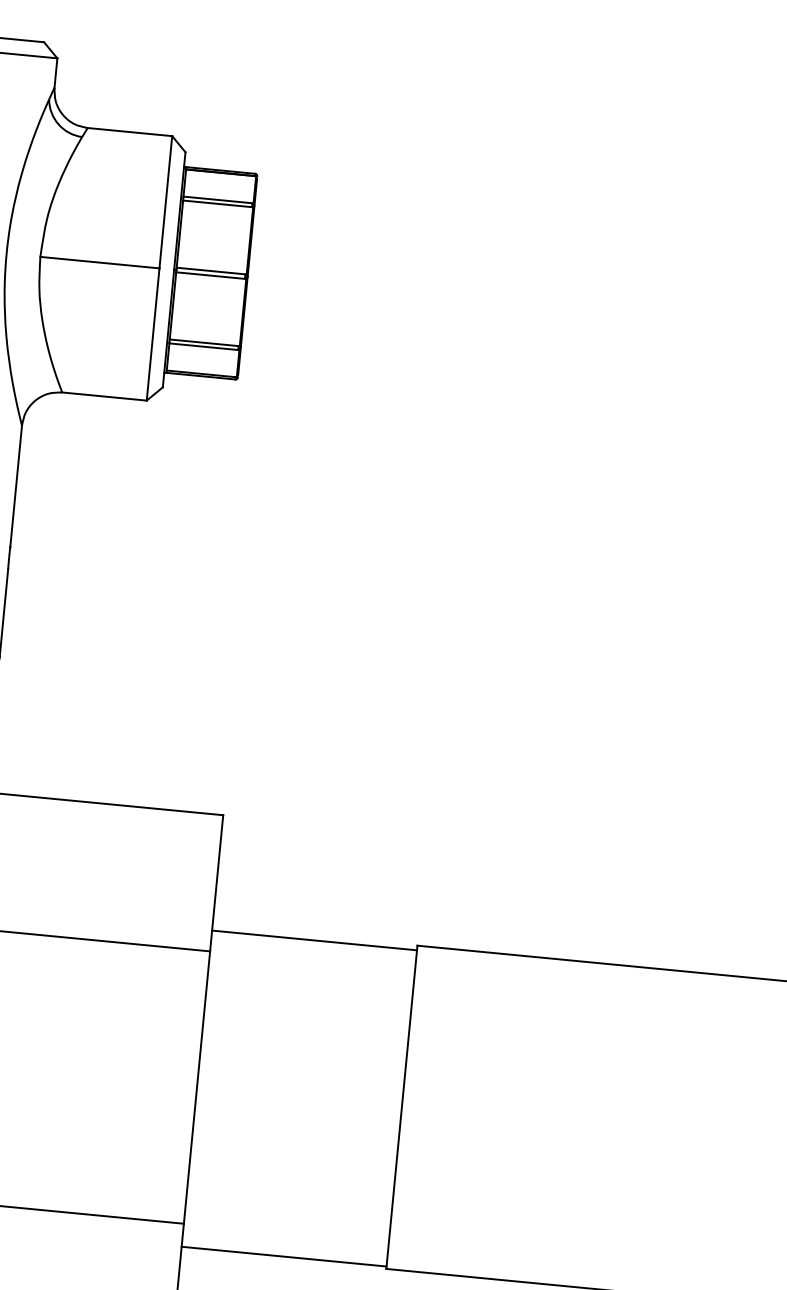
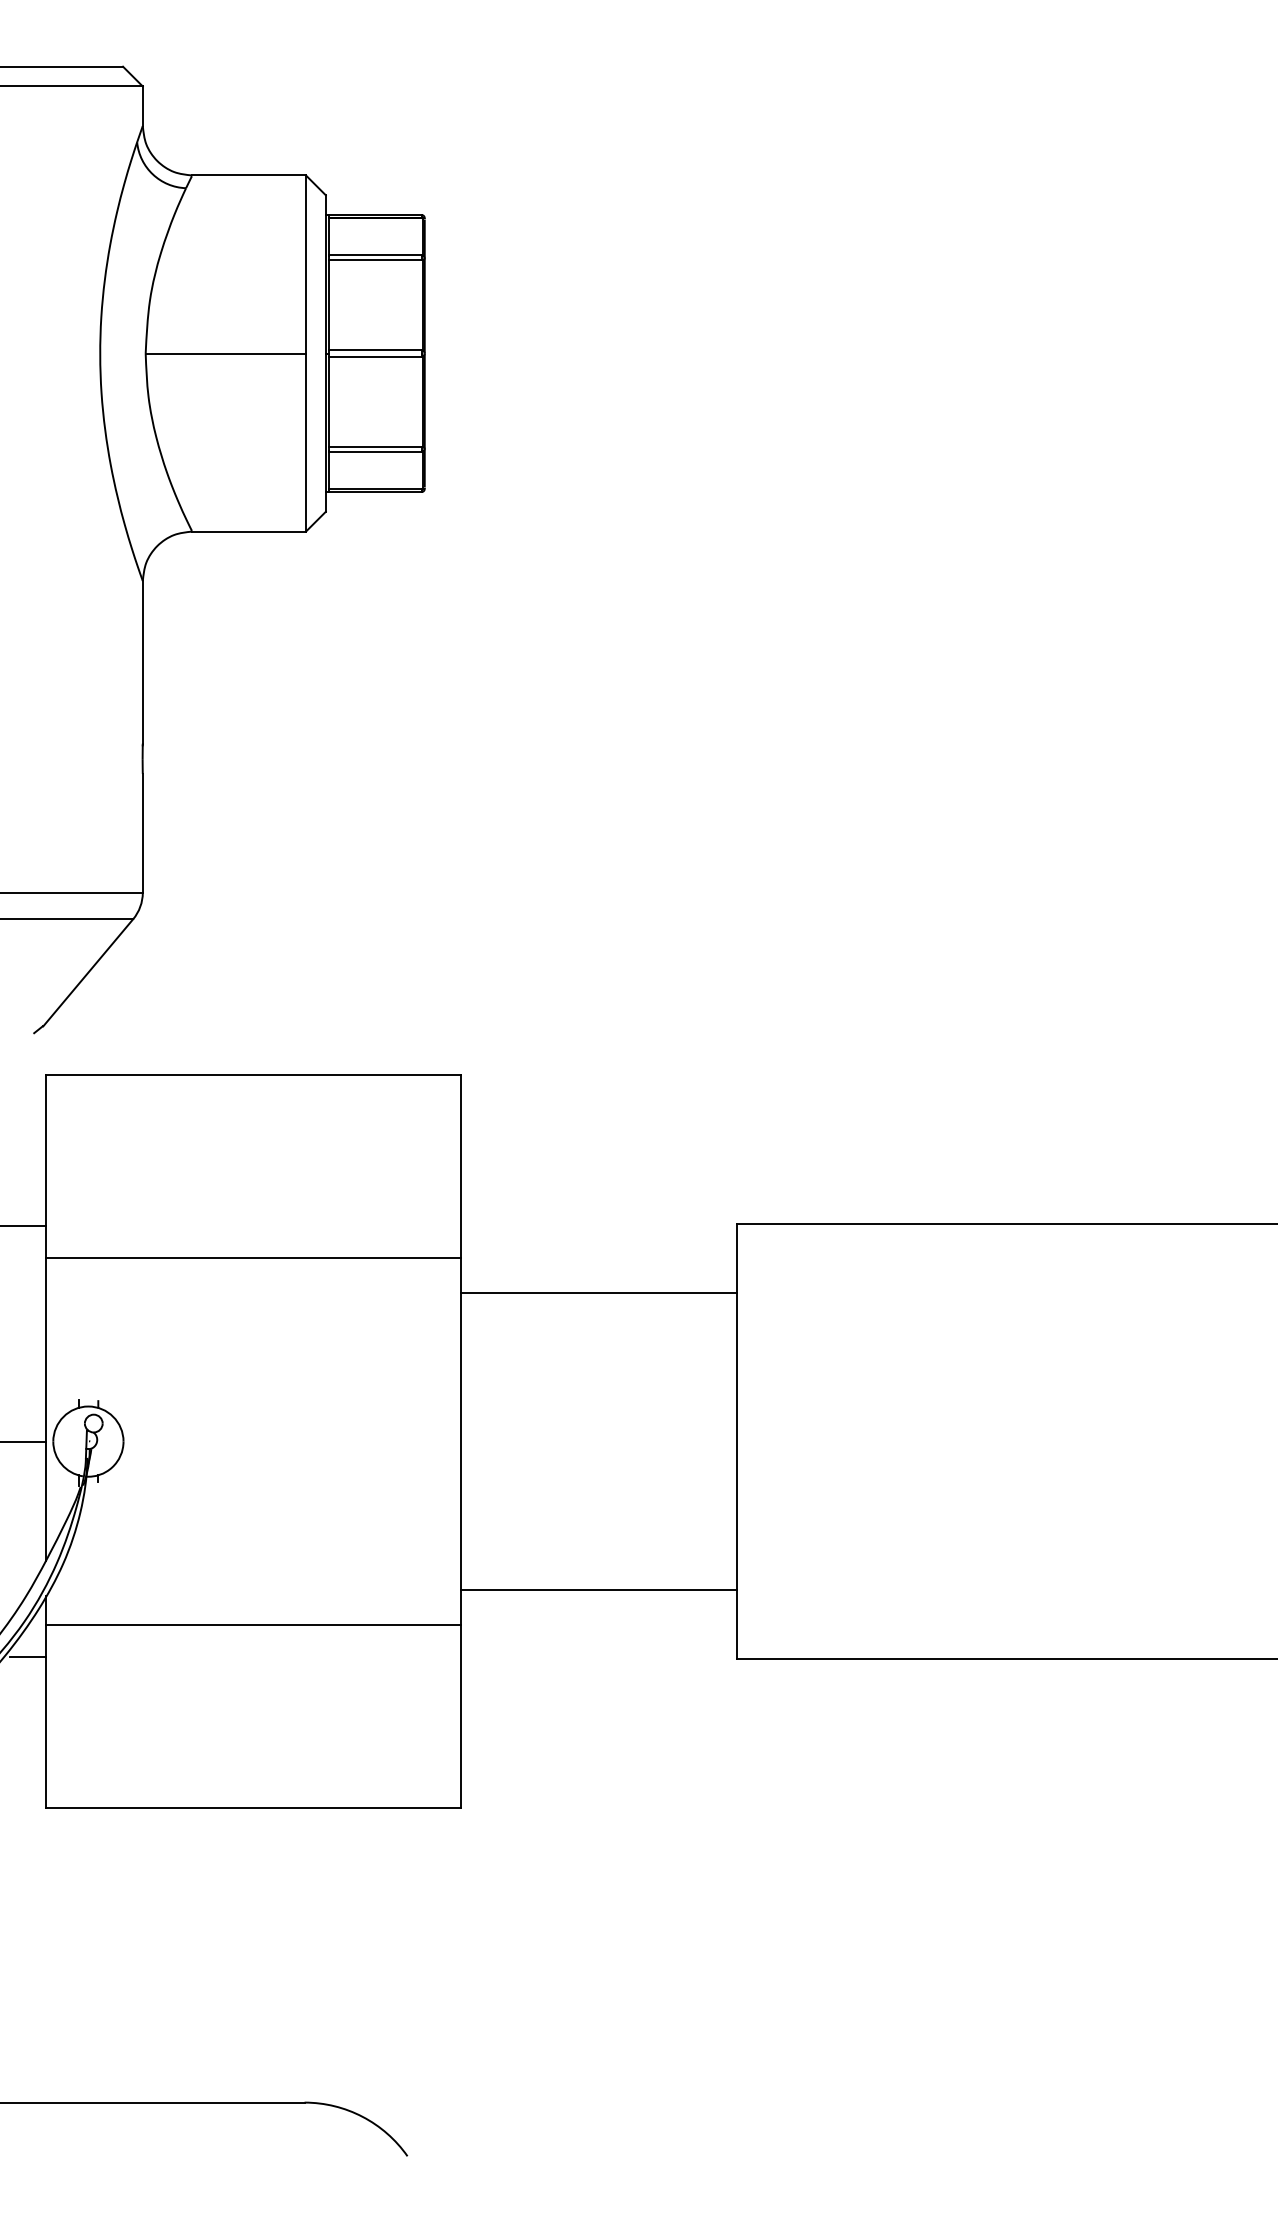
line: (314, 940) -> (599, 1293), moved
line: (284, 1257) -> (599, 1590), moved

